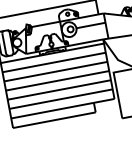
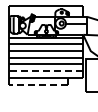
line: (60, 98) -> (45, 70), solid -> dashed
line: (54, 119) -> (38, 84), solid -> dashed

